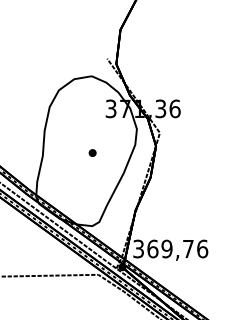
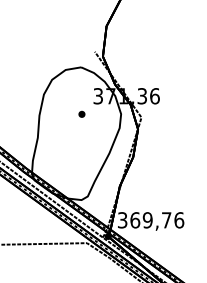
part: (92, 152) -> (81, 113), moved

